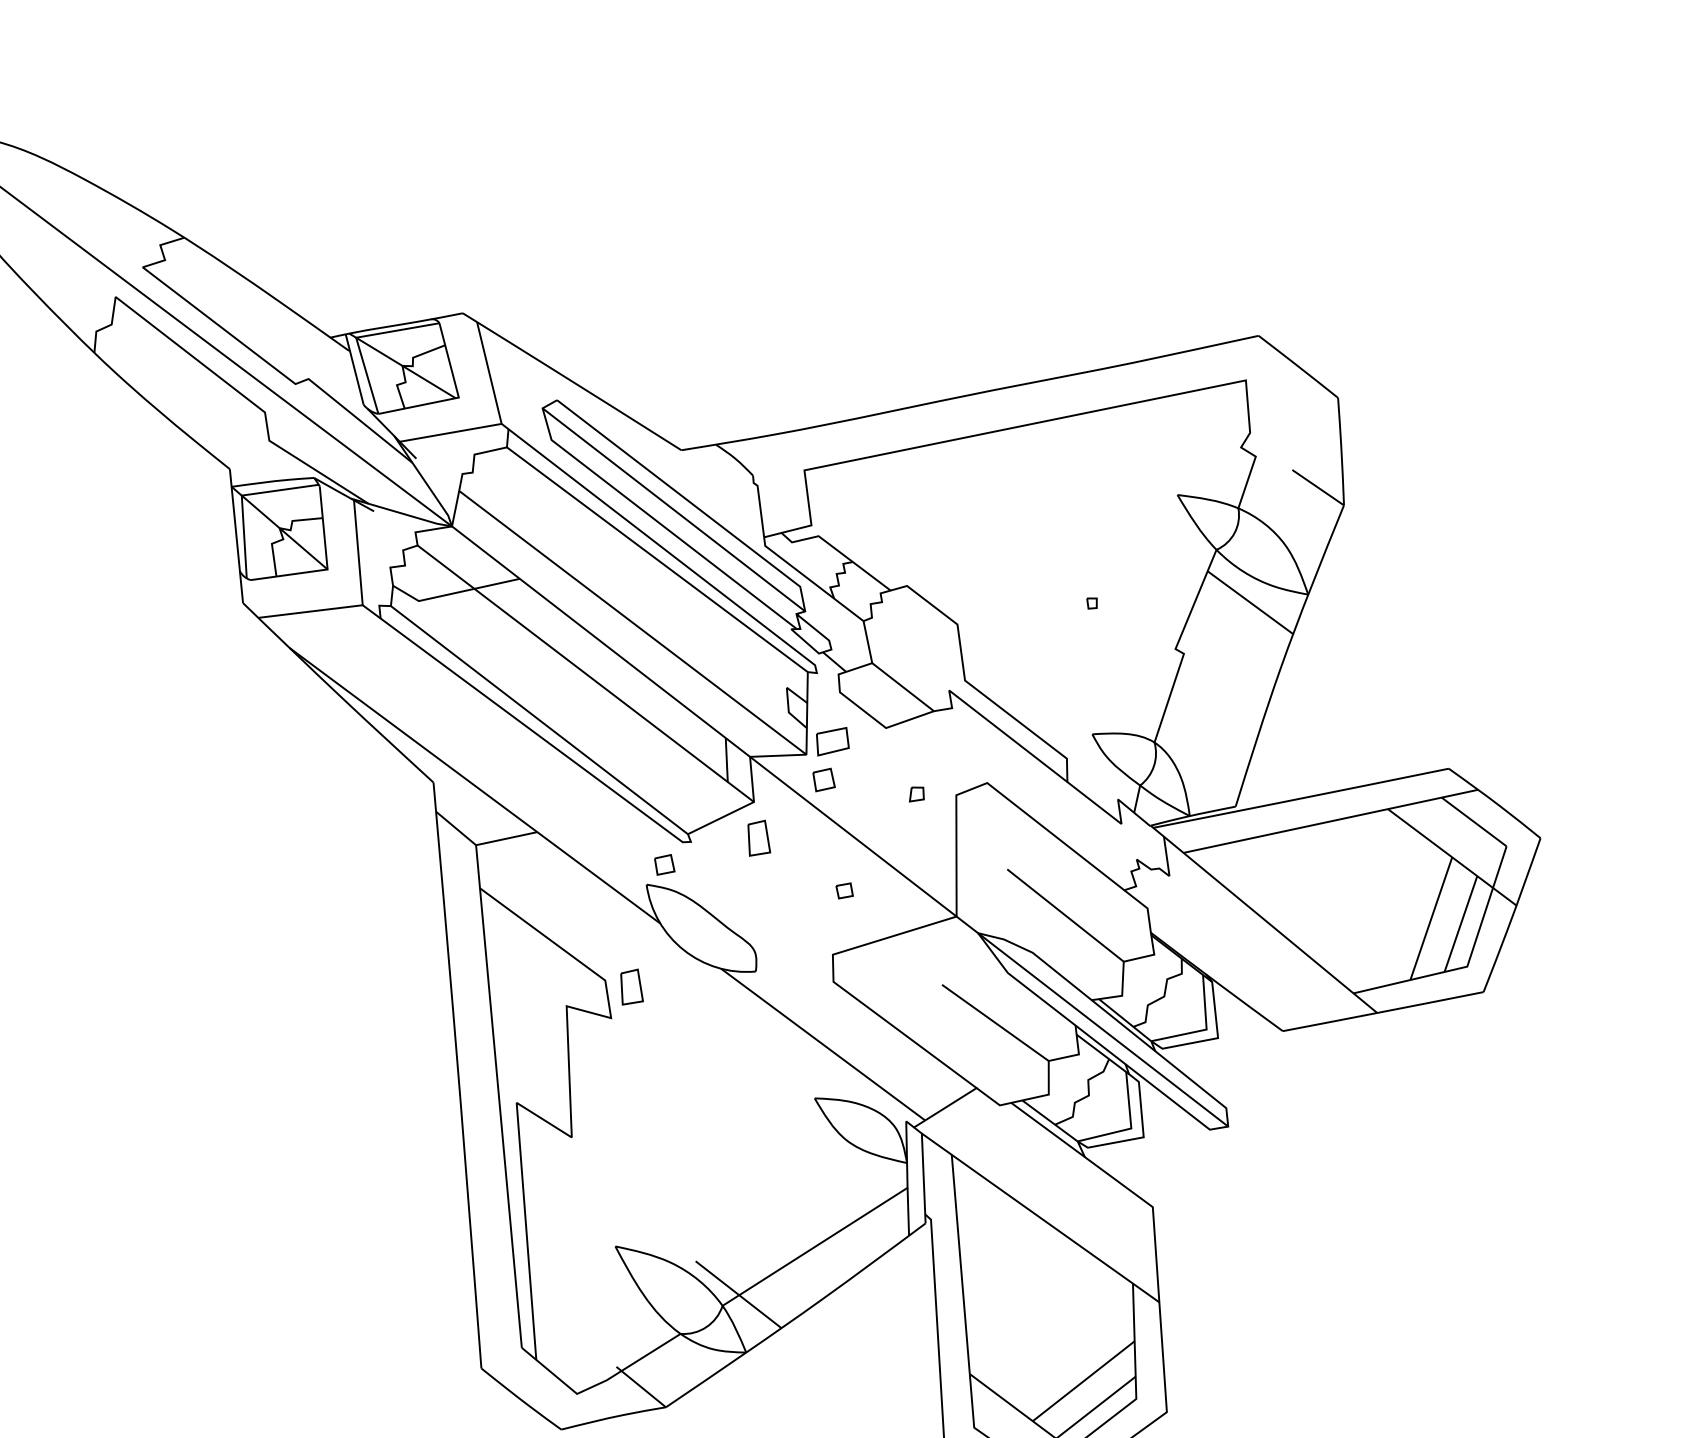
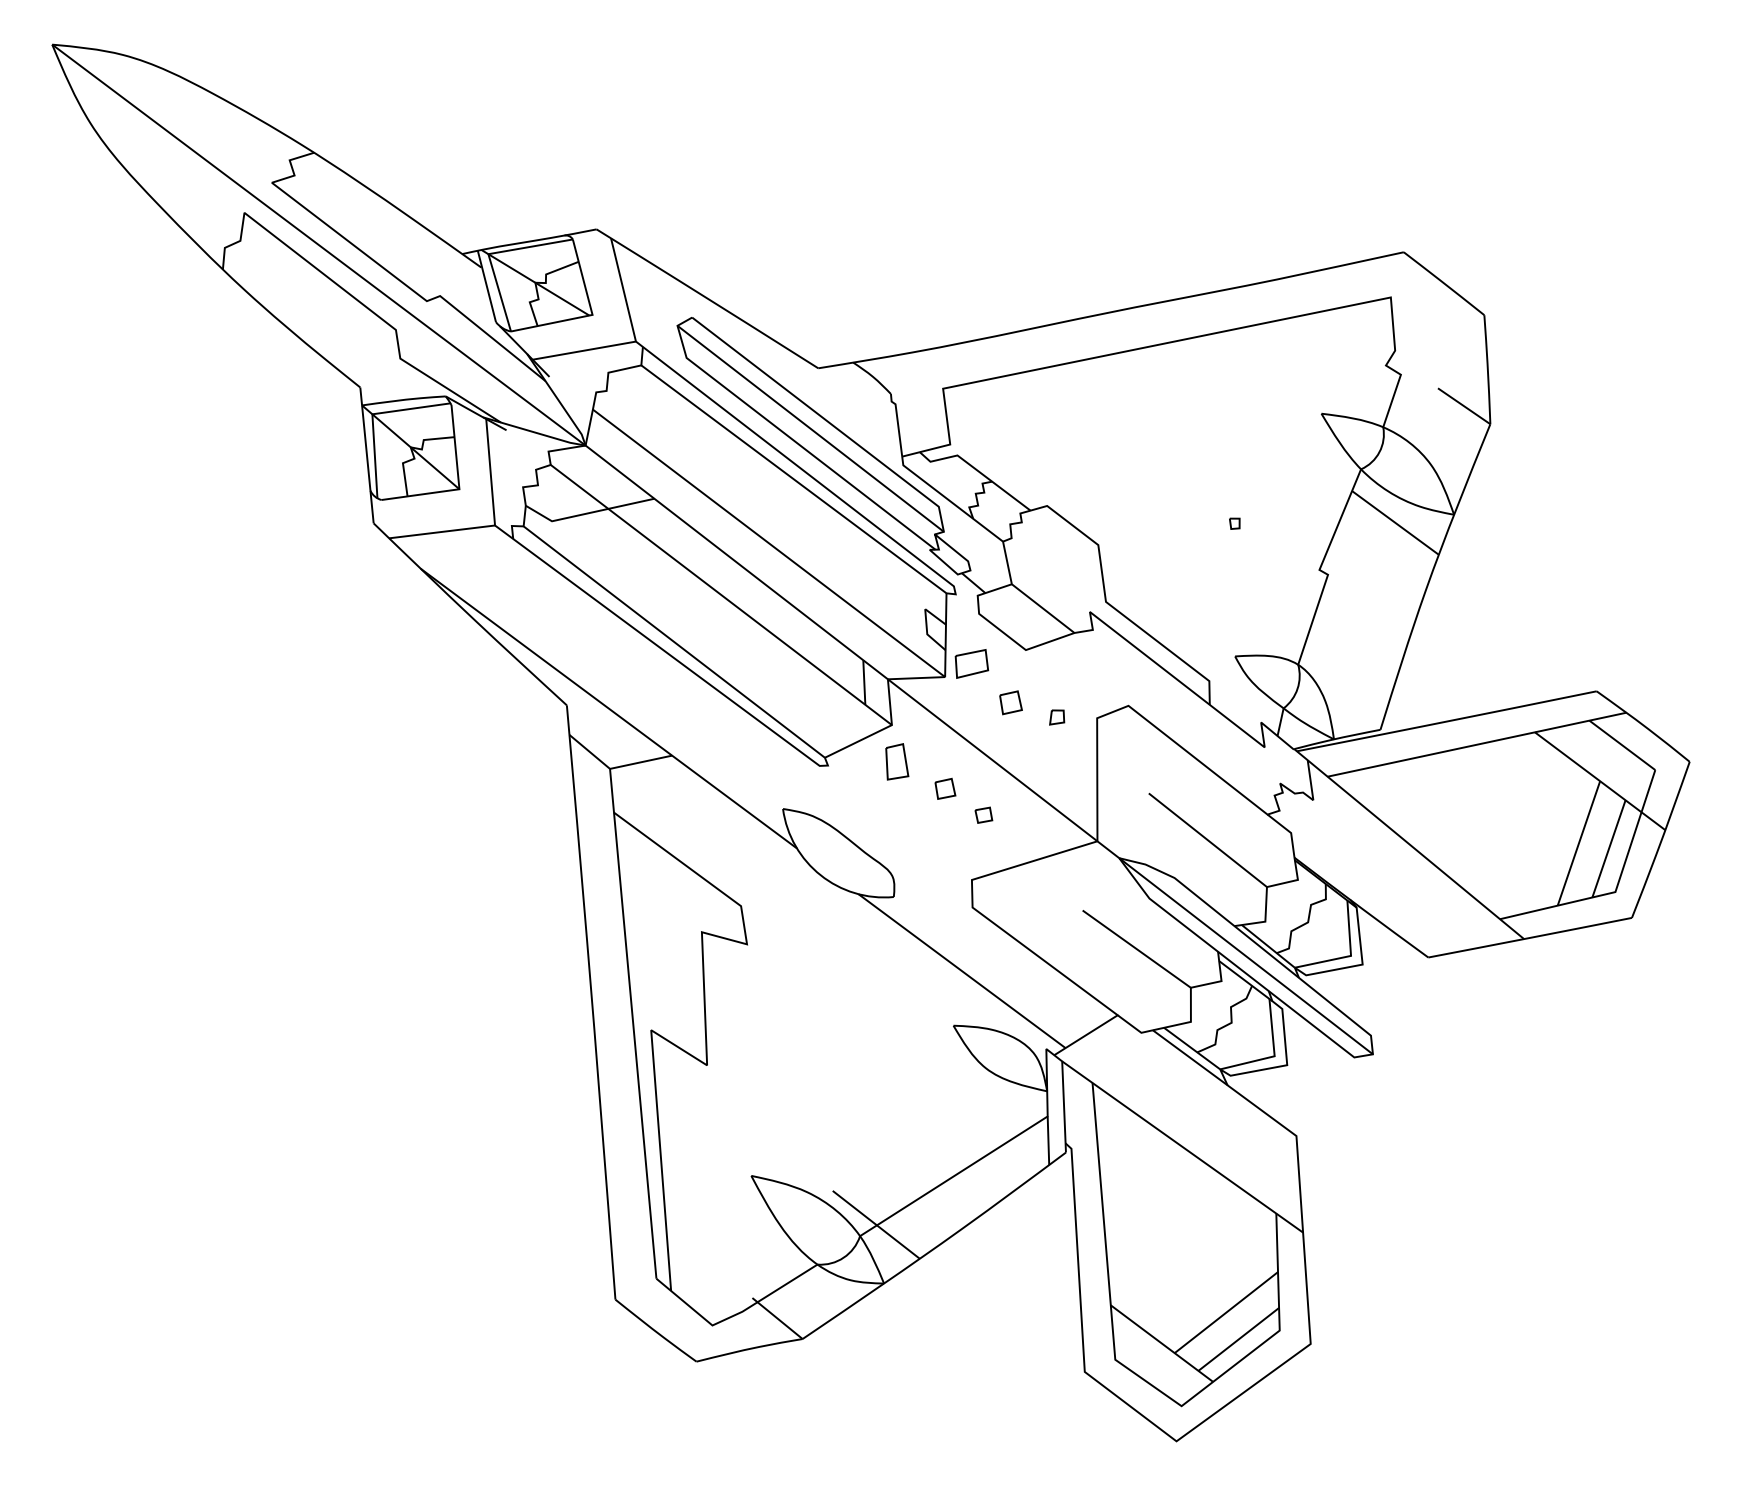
part: (823, 779) -> (1010, 702), moved
part: (664, 864) -> (945, 788), moved
part: (632, 986) -> (768, 912), removed

